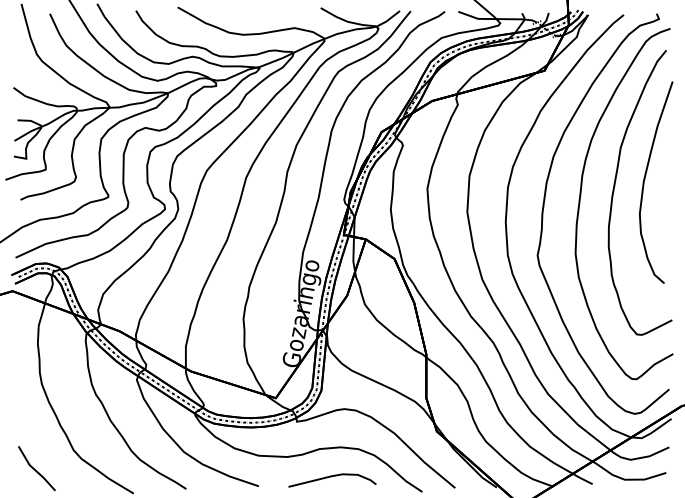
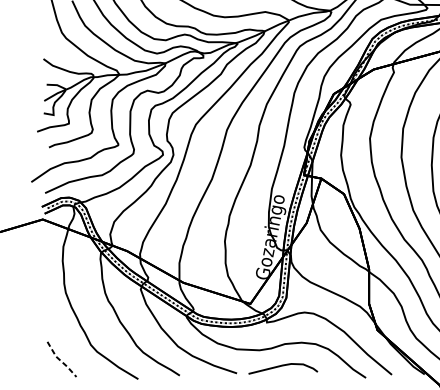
line: (35, 470) -> (60, 360), solid -> dashed
curve: (331, 477) -> (282, 366), moved

